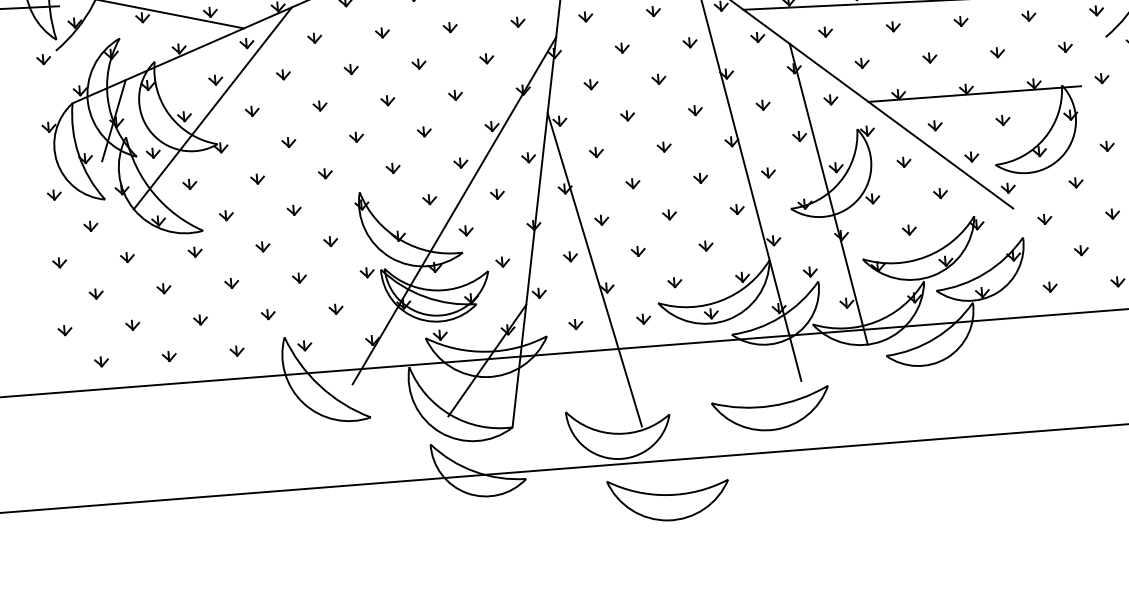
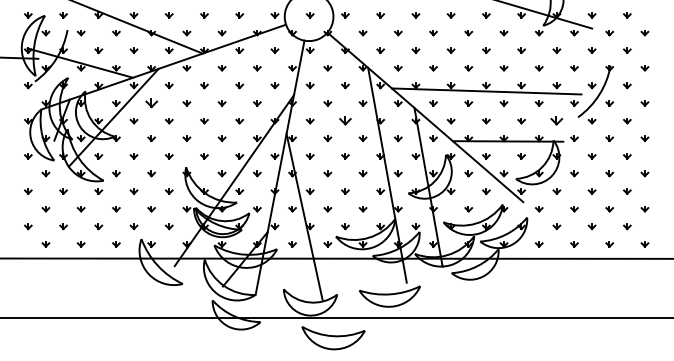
part: (1064, 48) -> (556, 121), size x1.6
part: (283, 75) -> (151, 103), size x1.6
part: (659, 80) -> (345, 121), size x1.6

